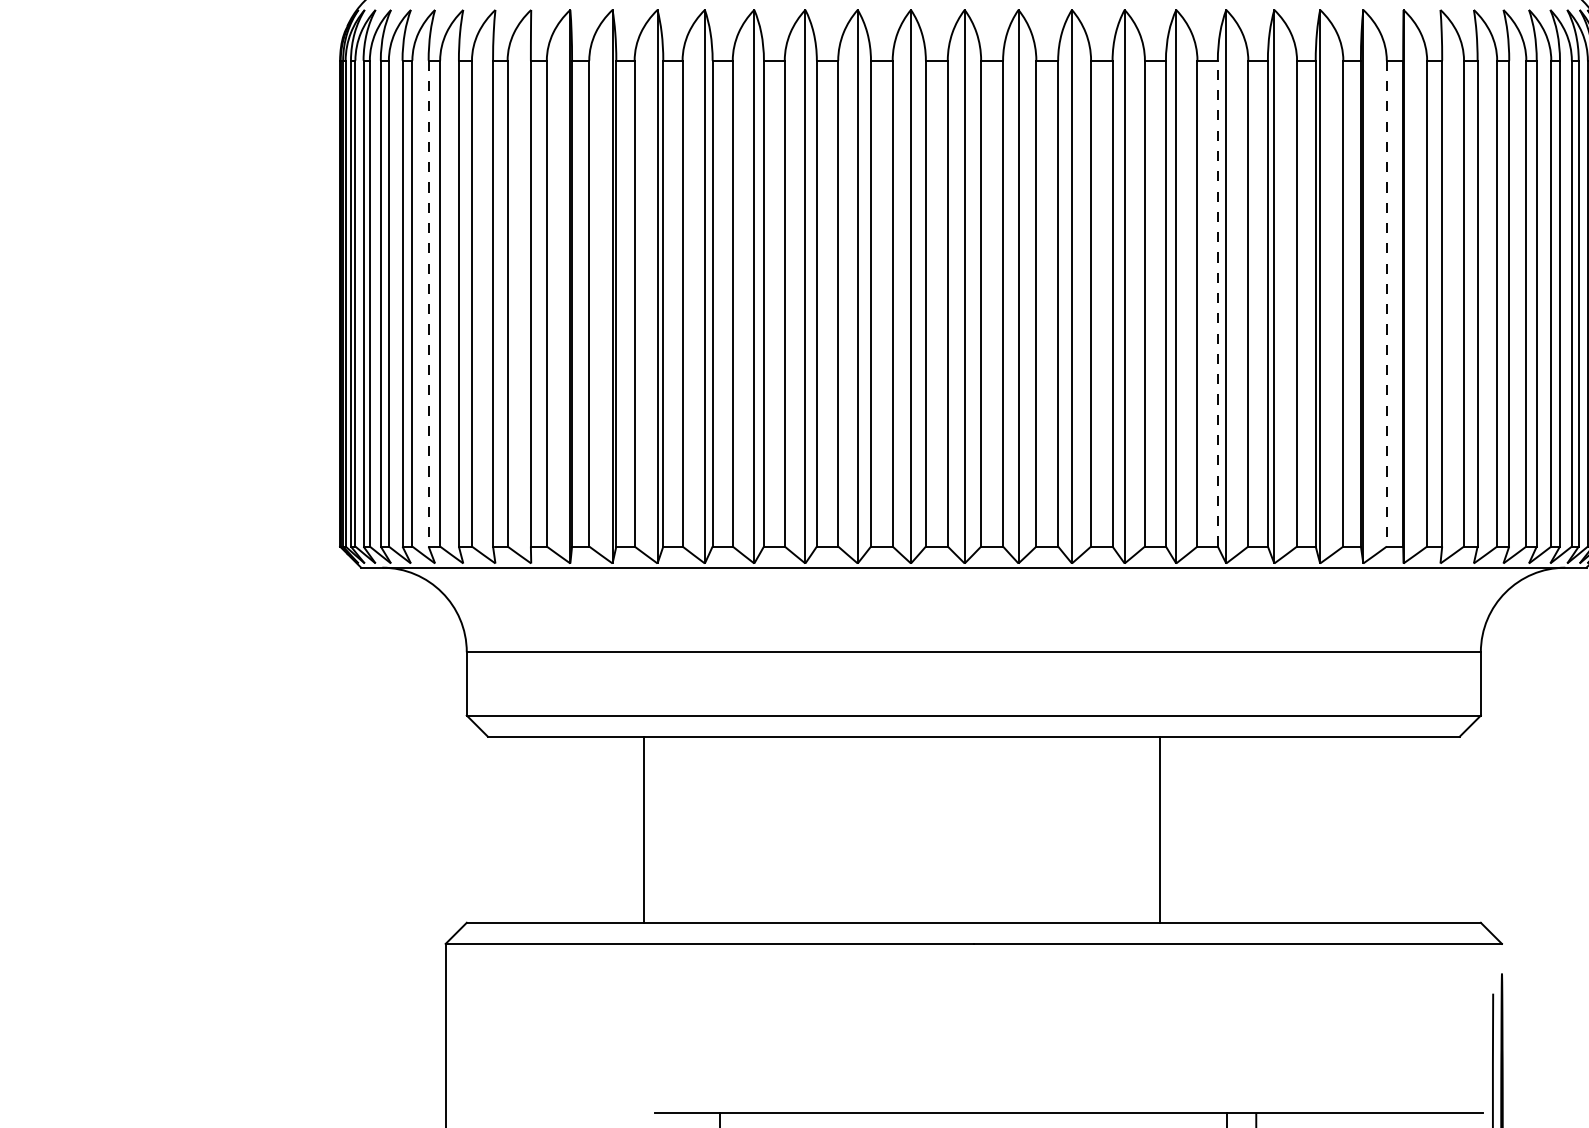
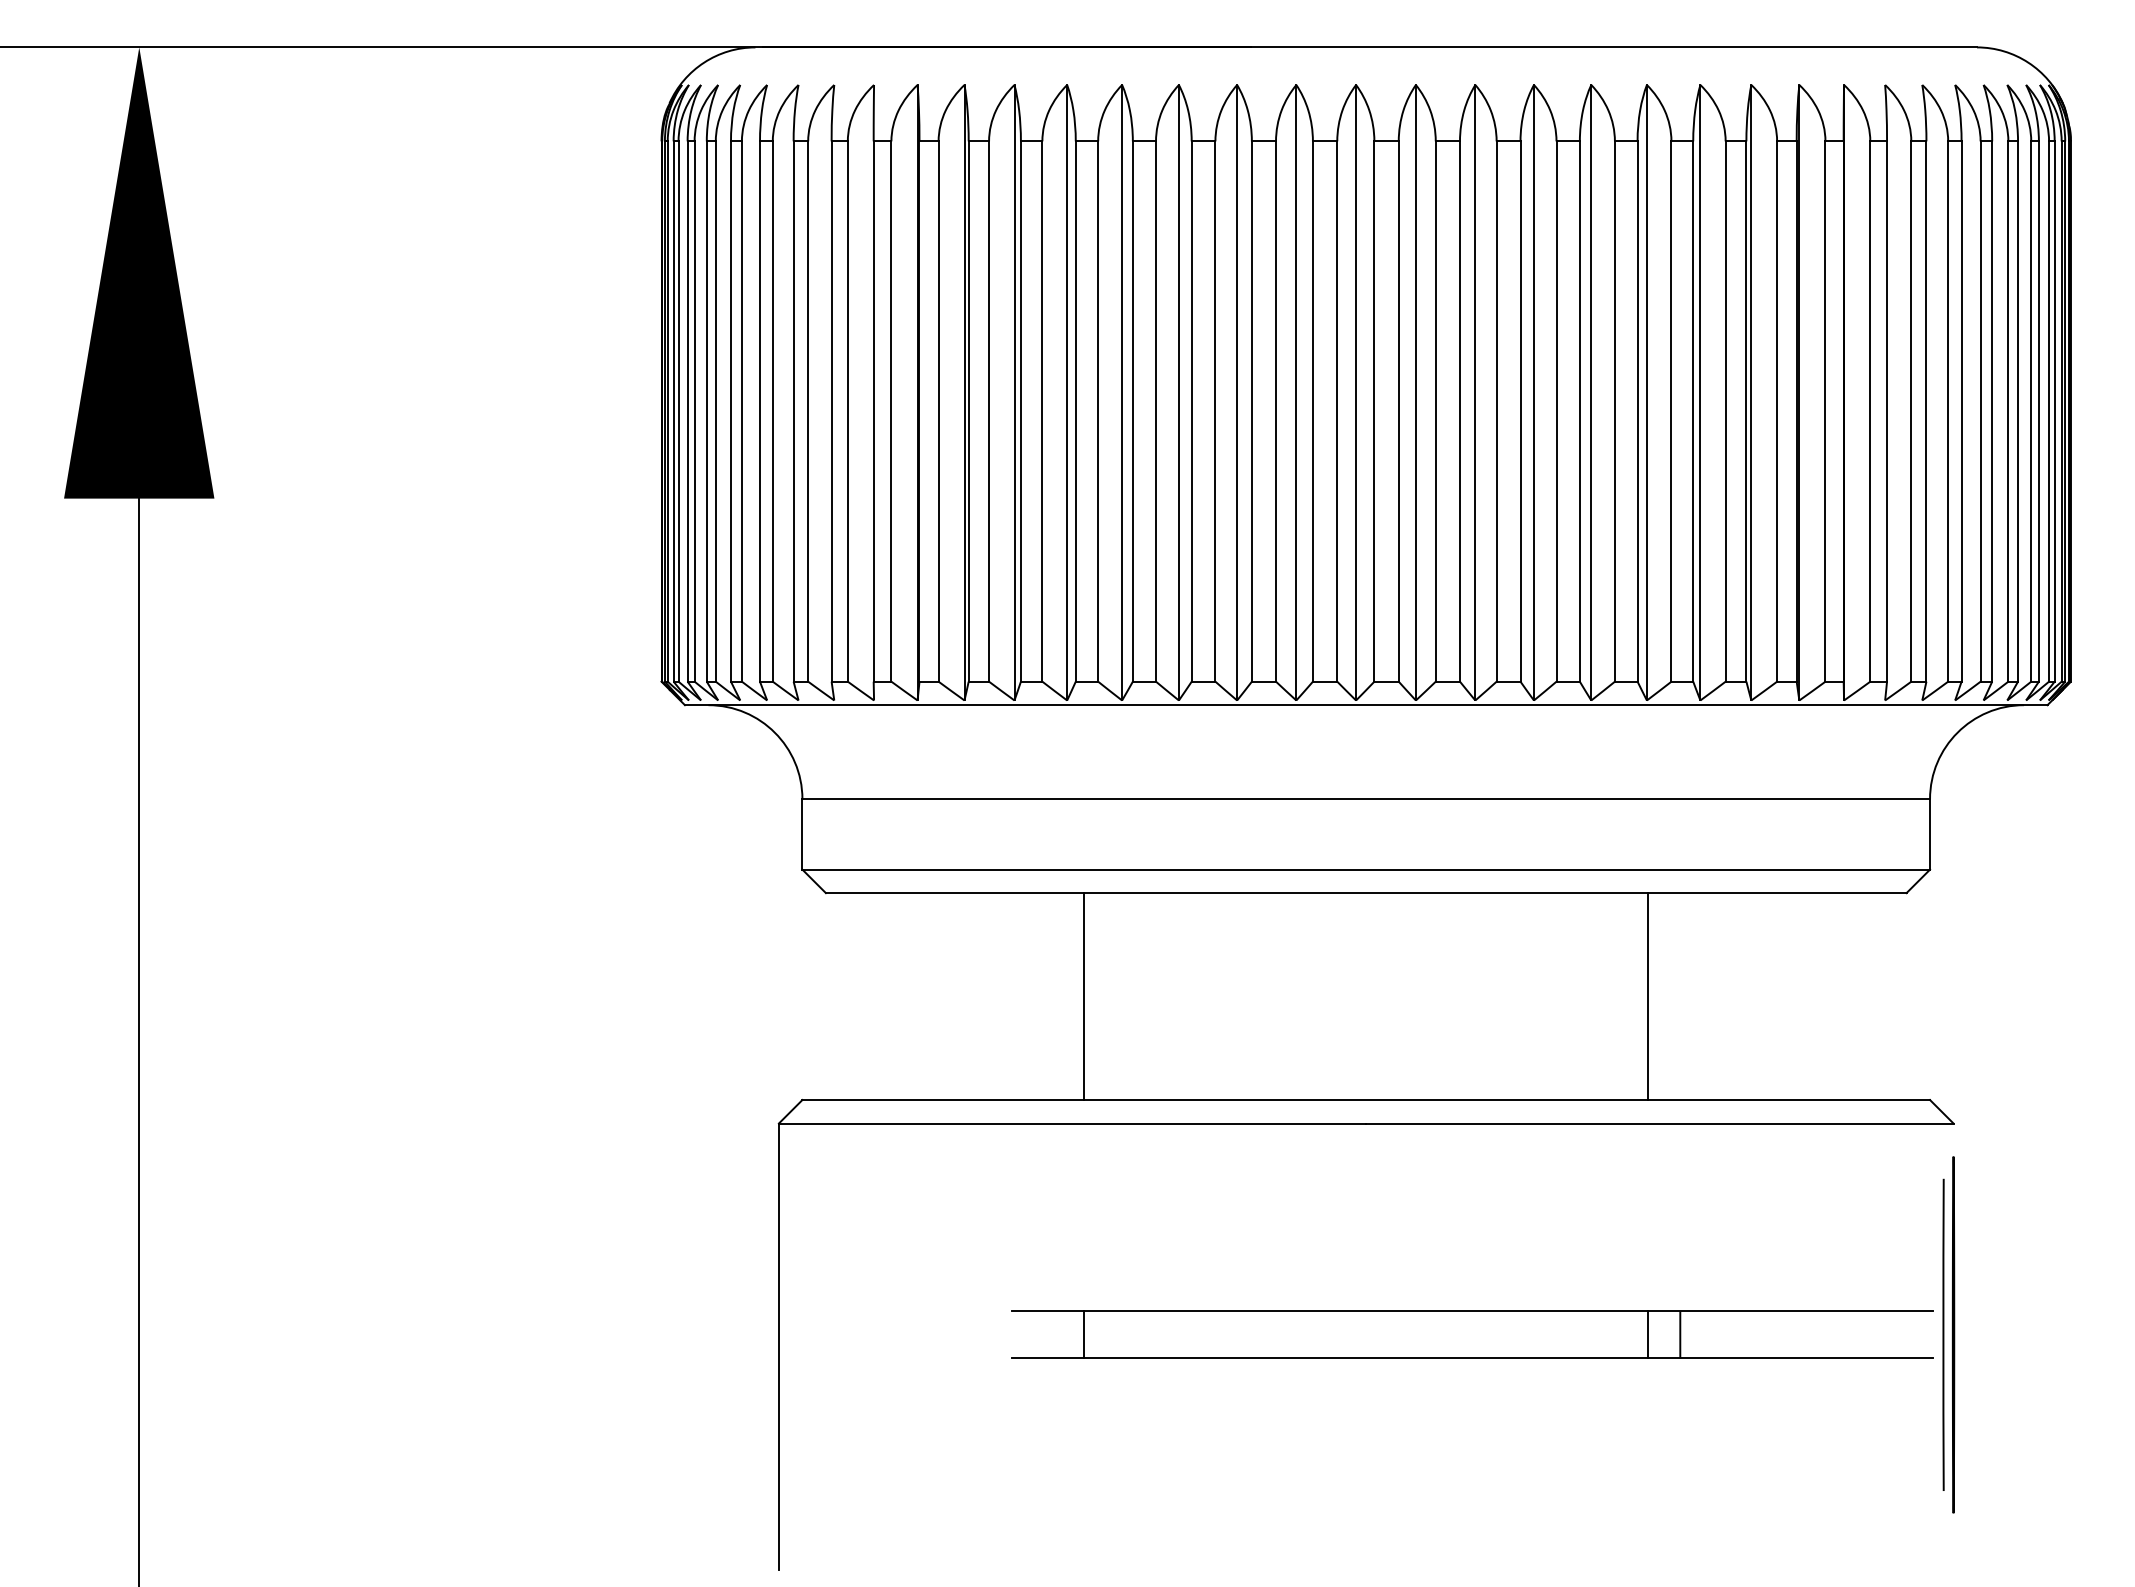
line: (1217, 303) -> (1637, 411), dashed -> solid
line: (429, 304) -> (760, 412), dashed -> solid
line: (1386, 304) -> (1825, 412), dashed -> solid
line: (644, 829) -> (1084, 996), moved
line: (1160, 829) -> (1648, 996), moved

